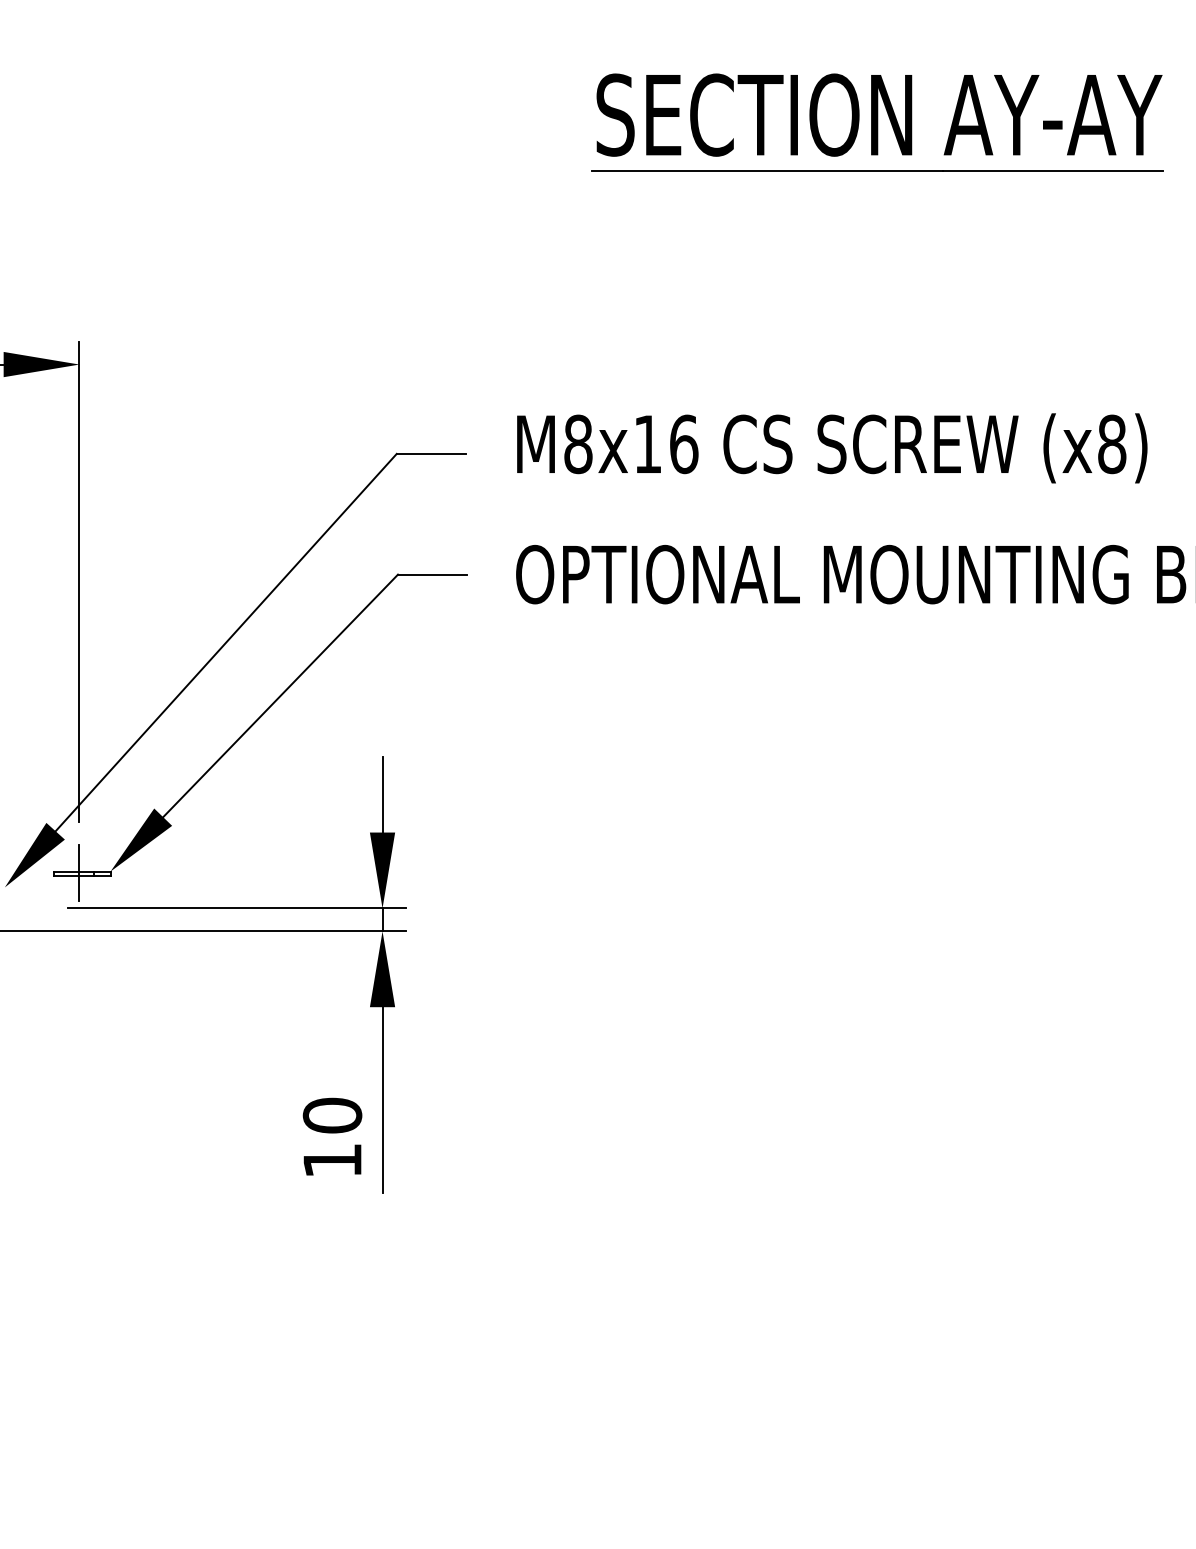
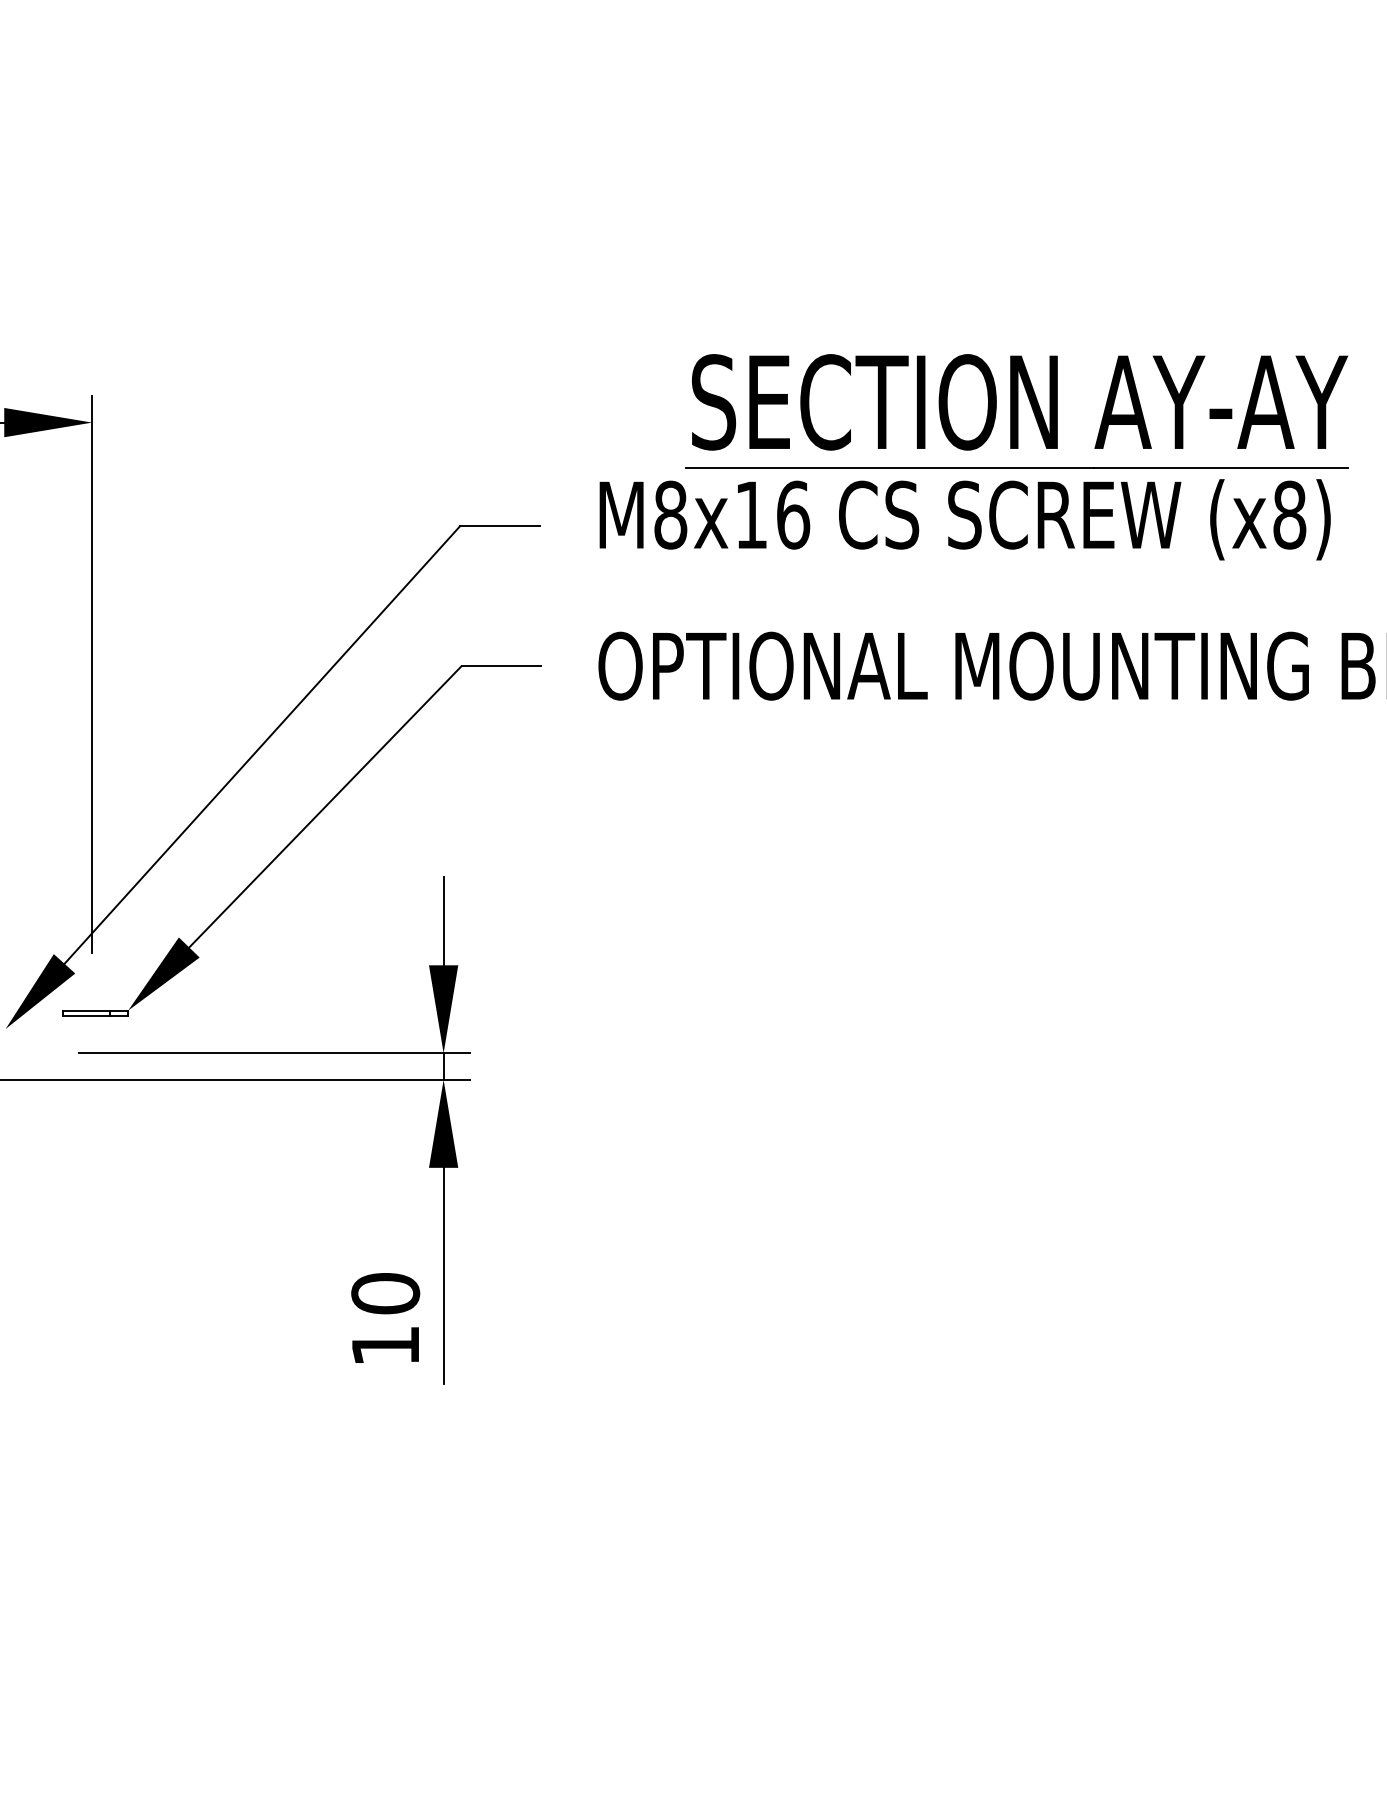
part: (876, 123) -> (1016, 411), moved
line: (79, 873) -> (92, 1012), removed

